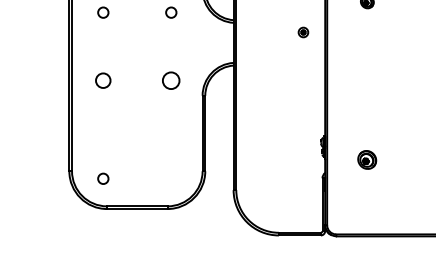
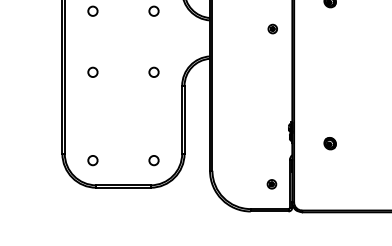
circle: (103, 80) -> (93, 72), size x0.71
circle: (171, 80) -> (154, 72), size x0.62
part: (367, 159) -> (330, 143), size x0.71
circle: (171, 178) -> (154, 160), added
part: (302, 204) -> (271, 183), added

